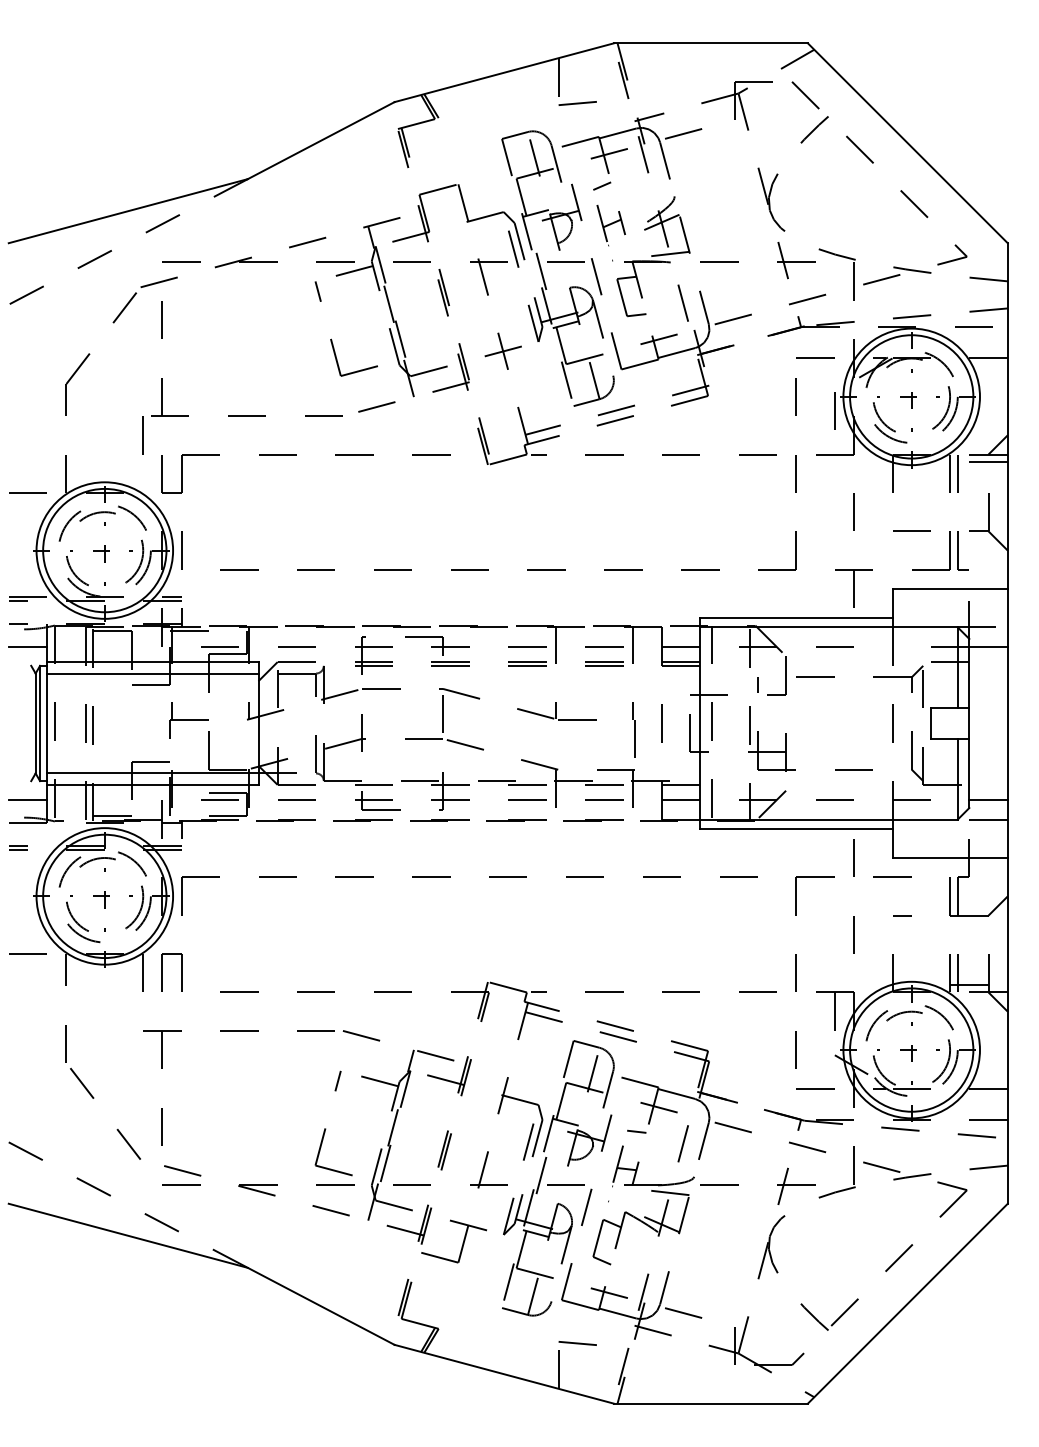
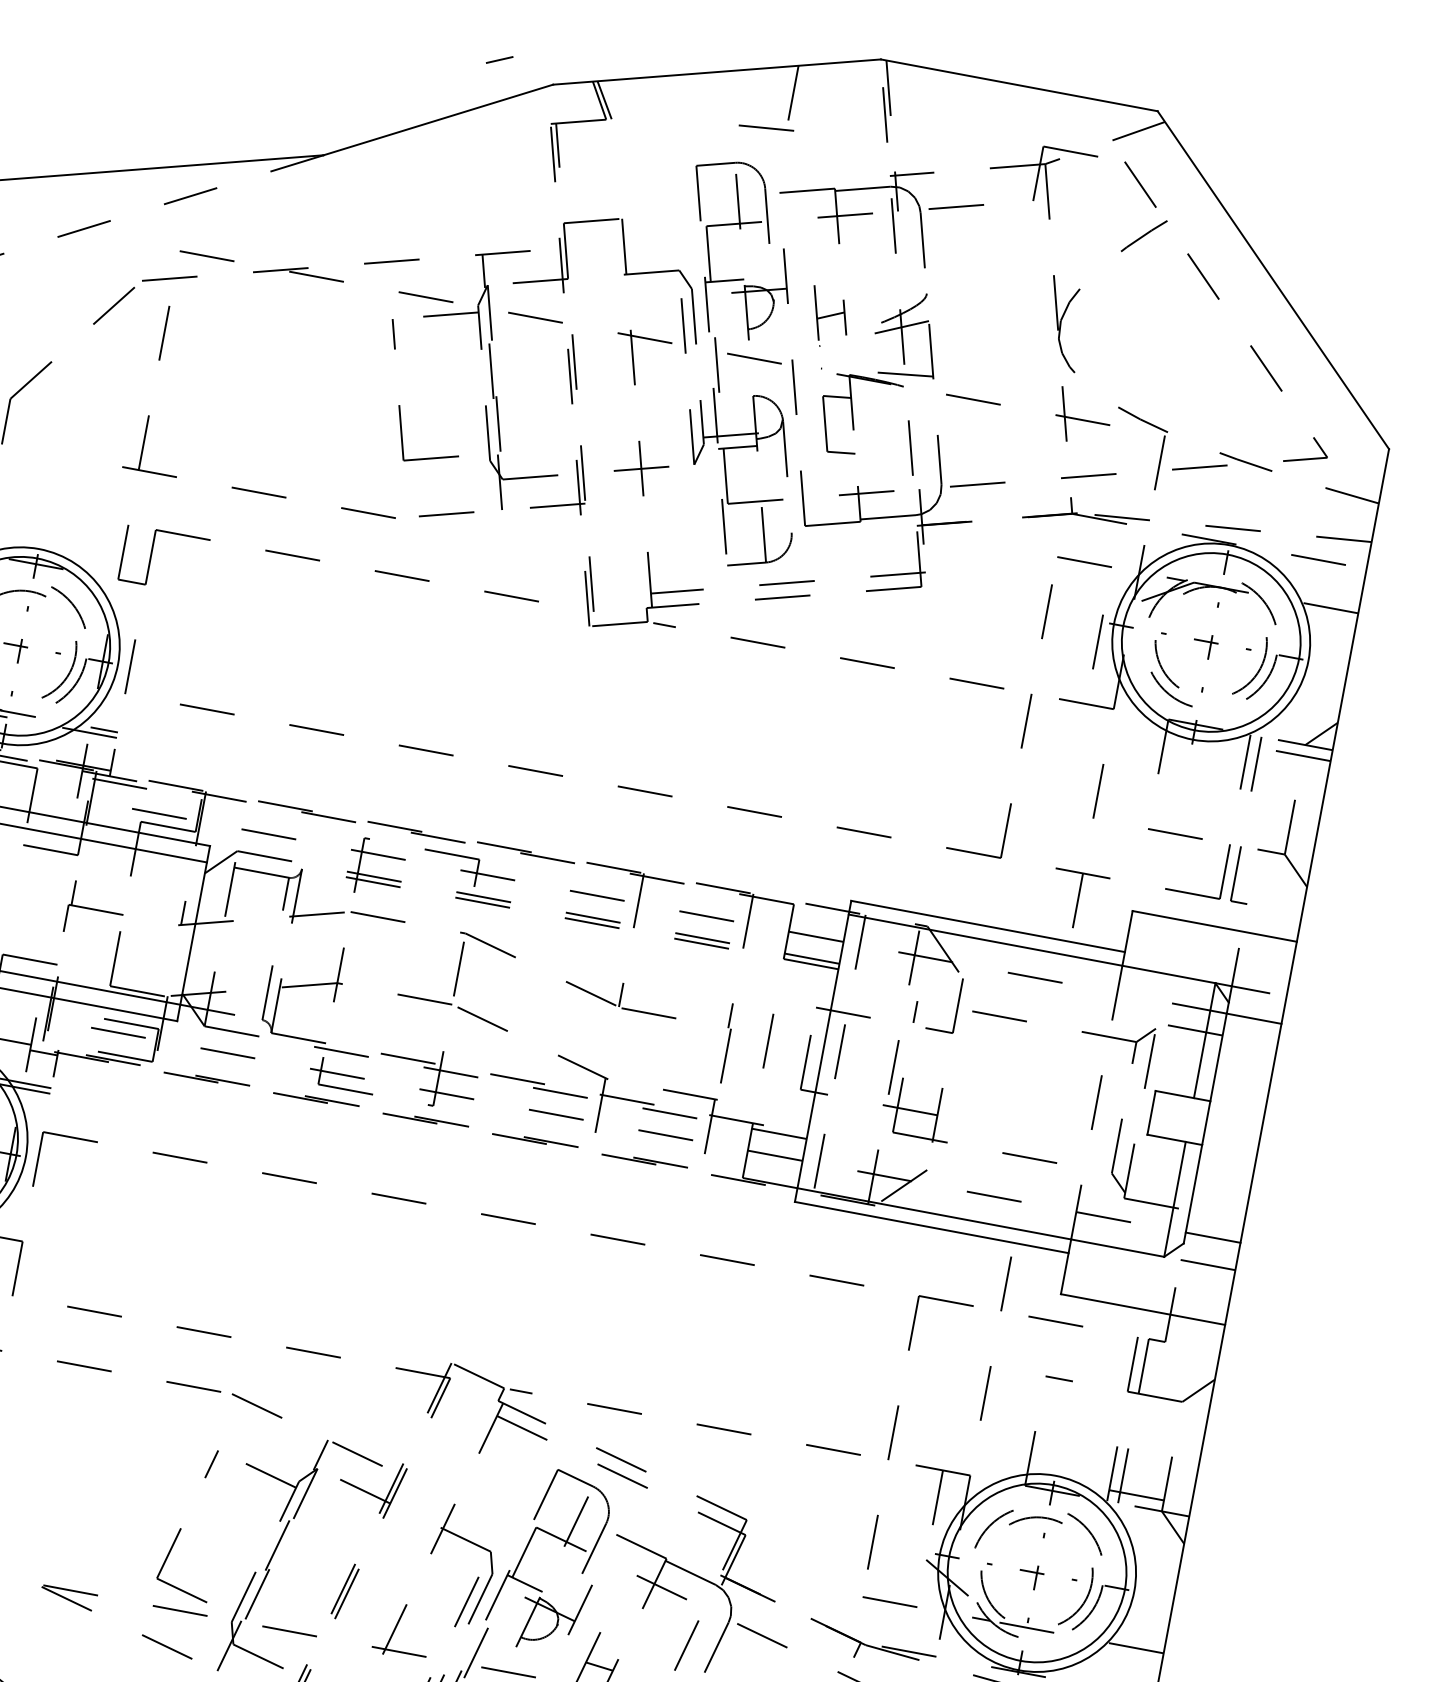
line: (577, 103) -> (766, 128), moved
line: (602, 185) -> (500, 59), moved
line: (142, 435) -> (105, 492), removed
line: (636, 1131) -> (623, 1615), removed

